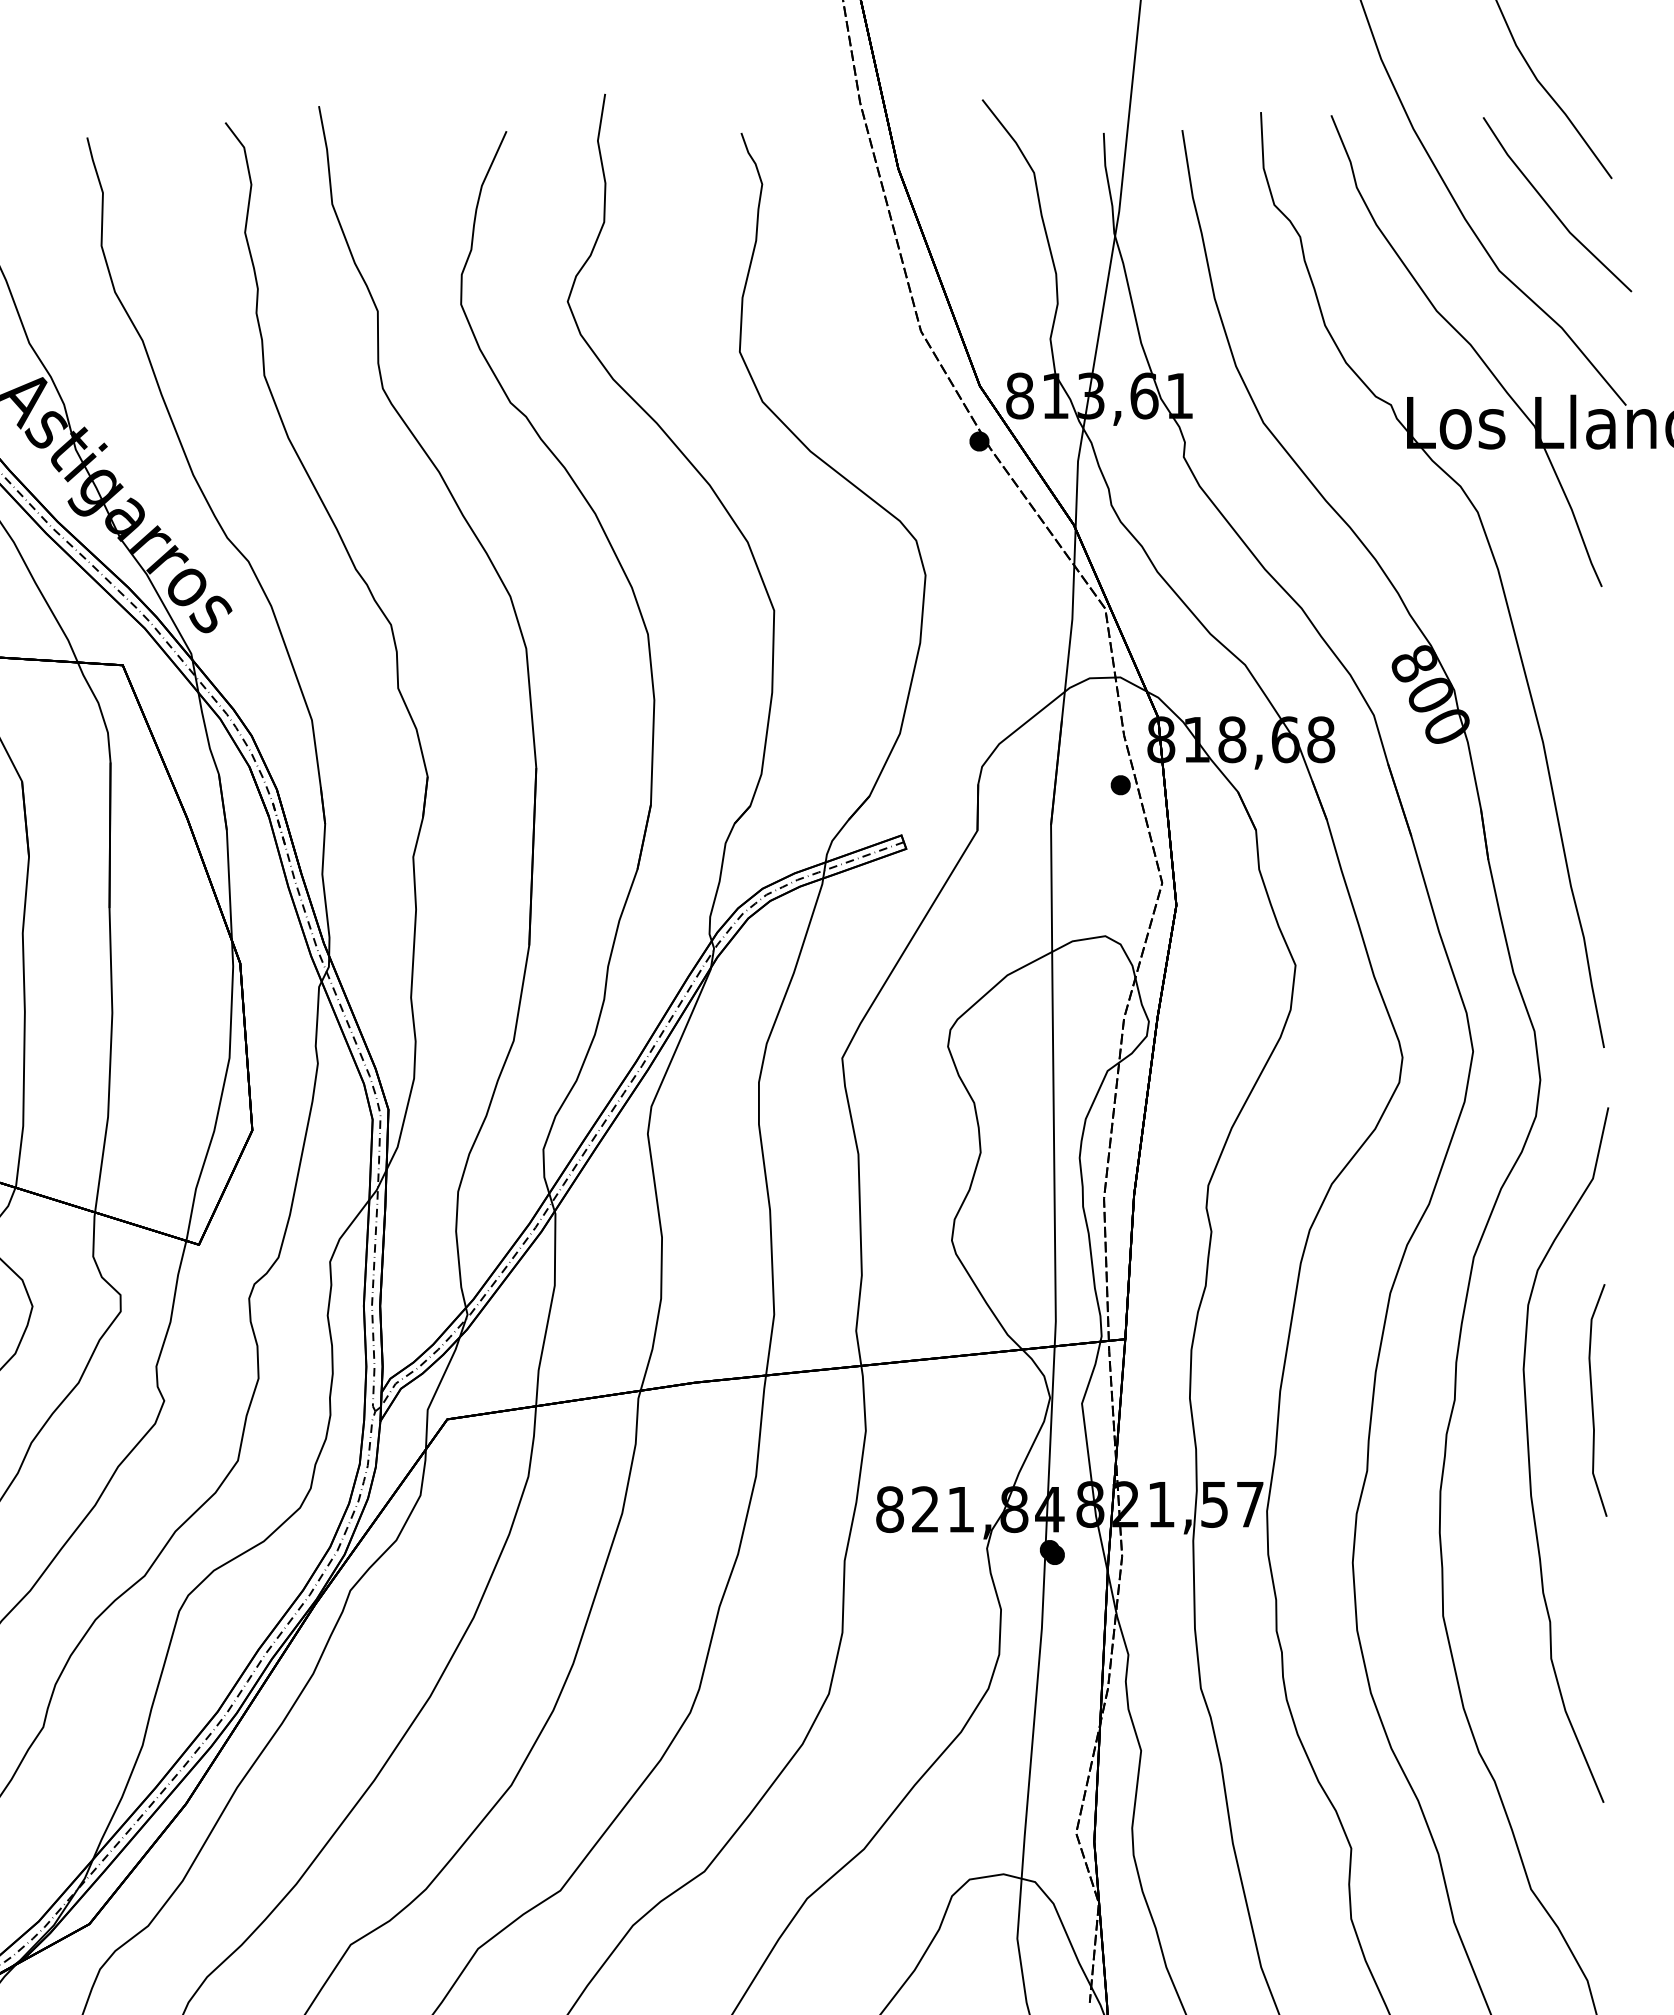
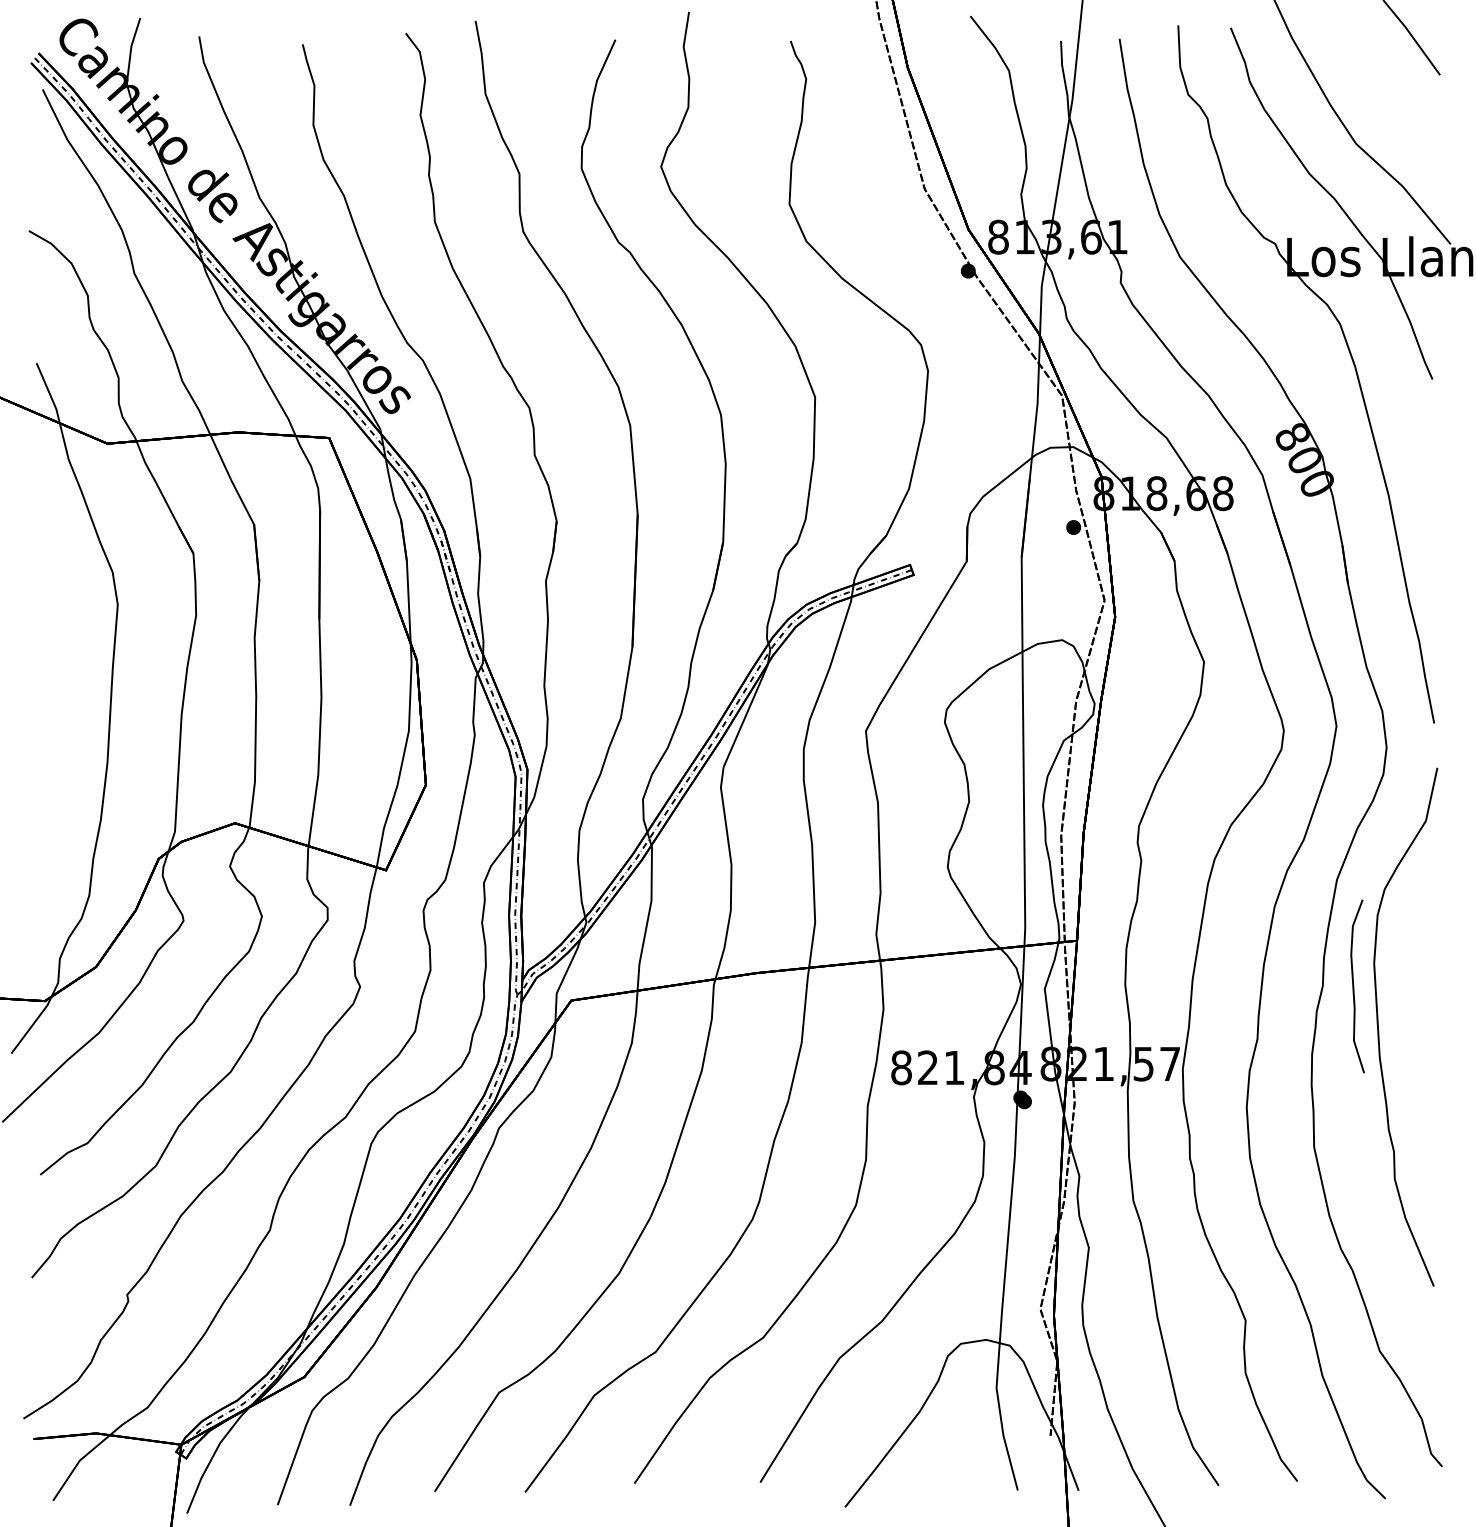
line: (1552, 208) -> (1395, 97), removed
curve: (1593, 1400) -> (1354, 986), moved

